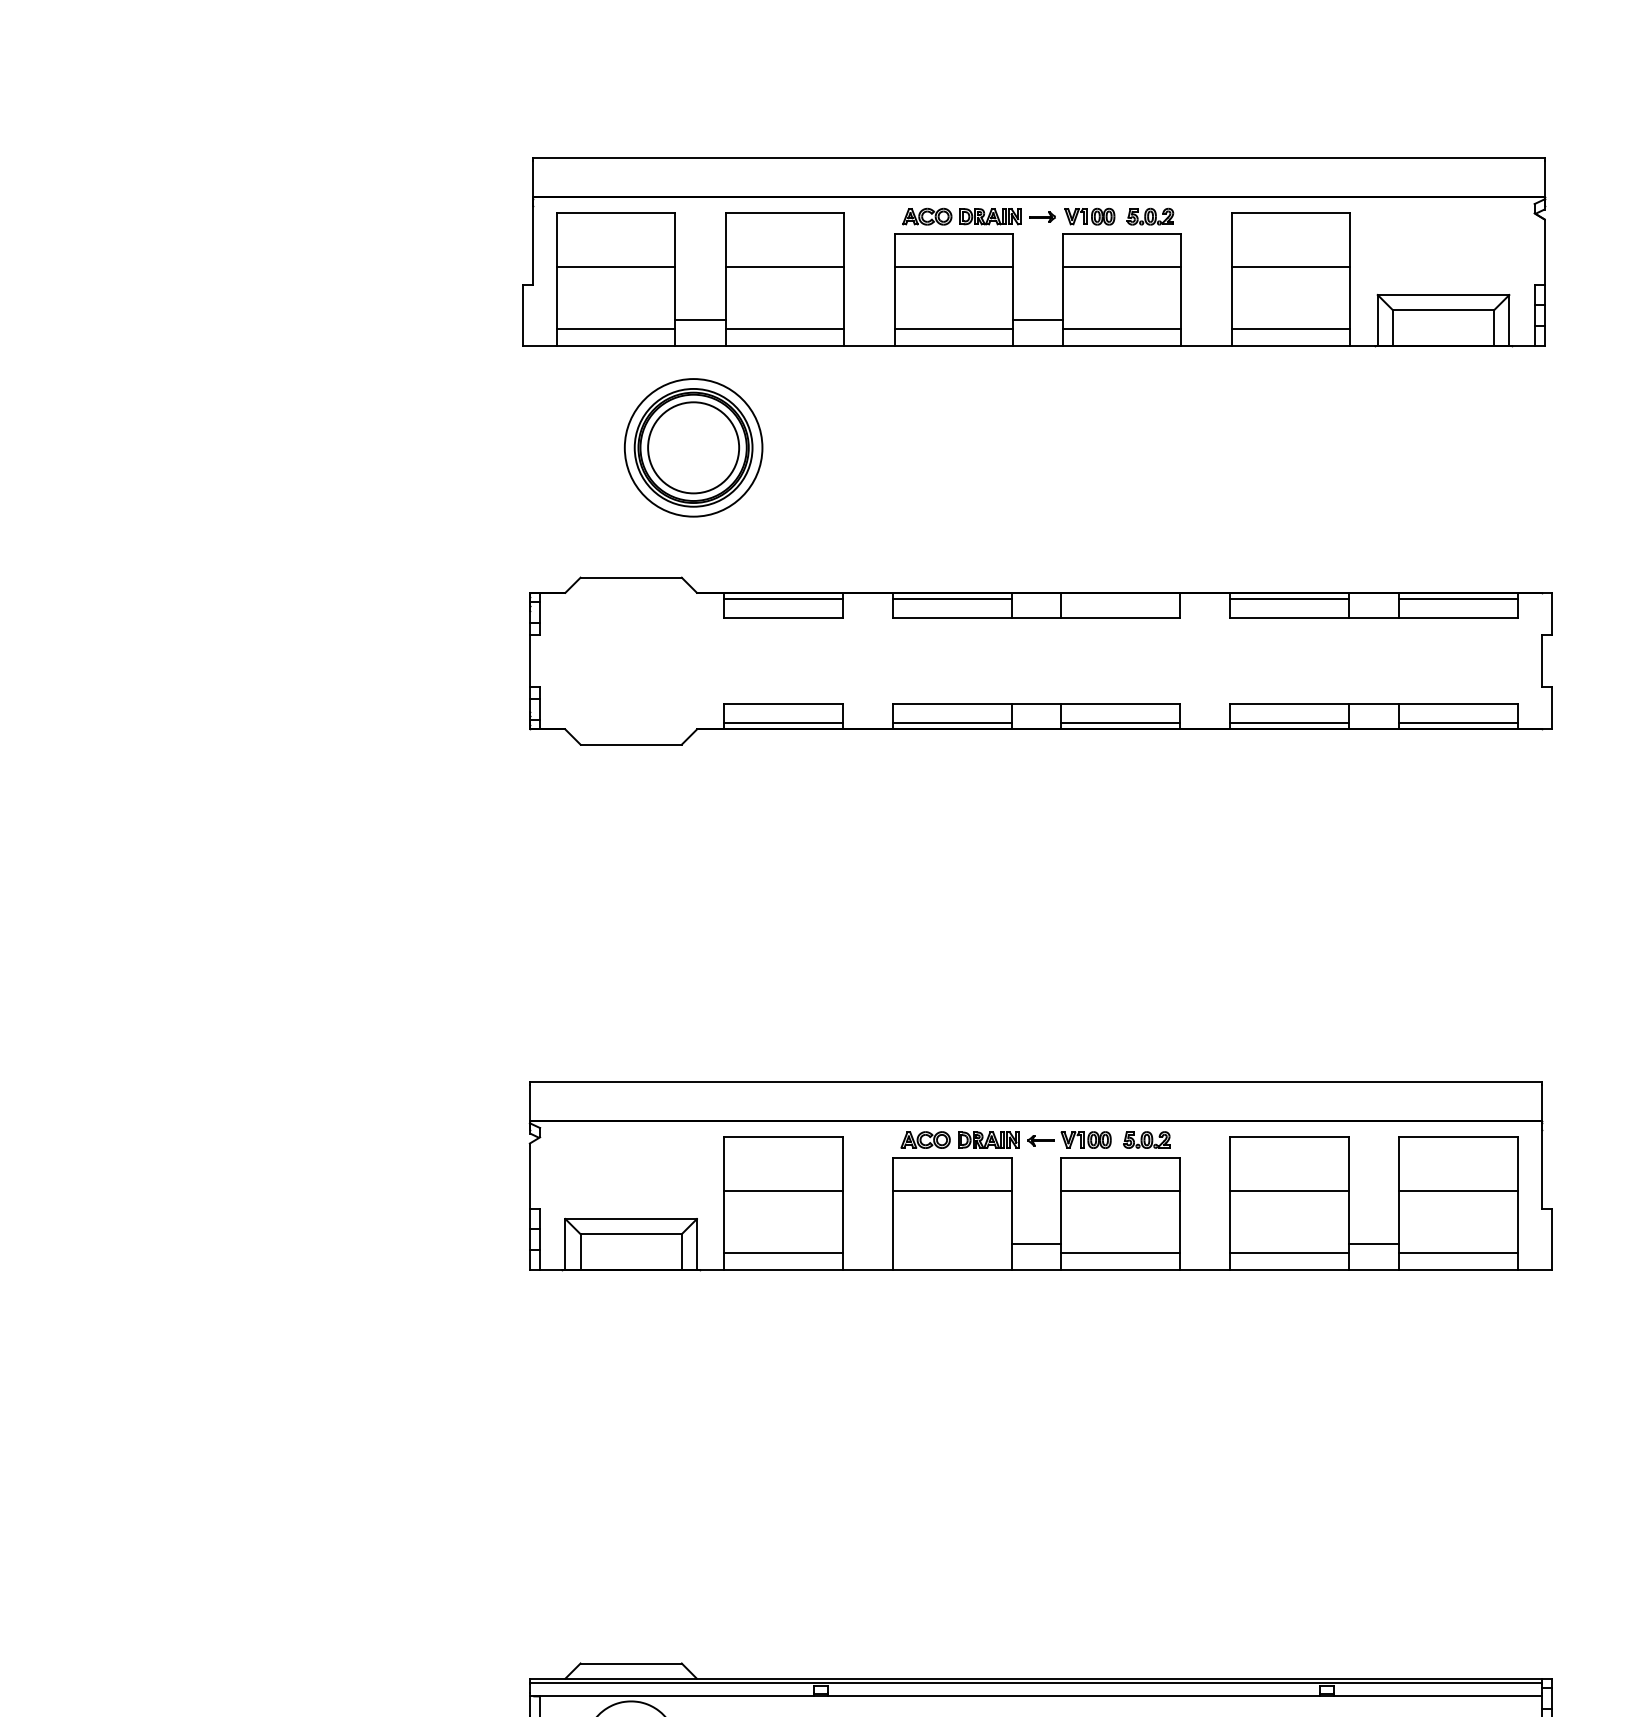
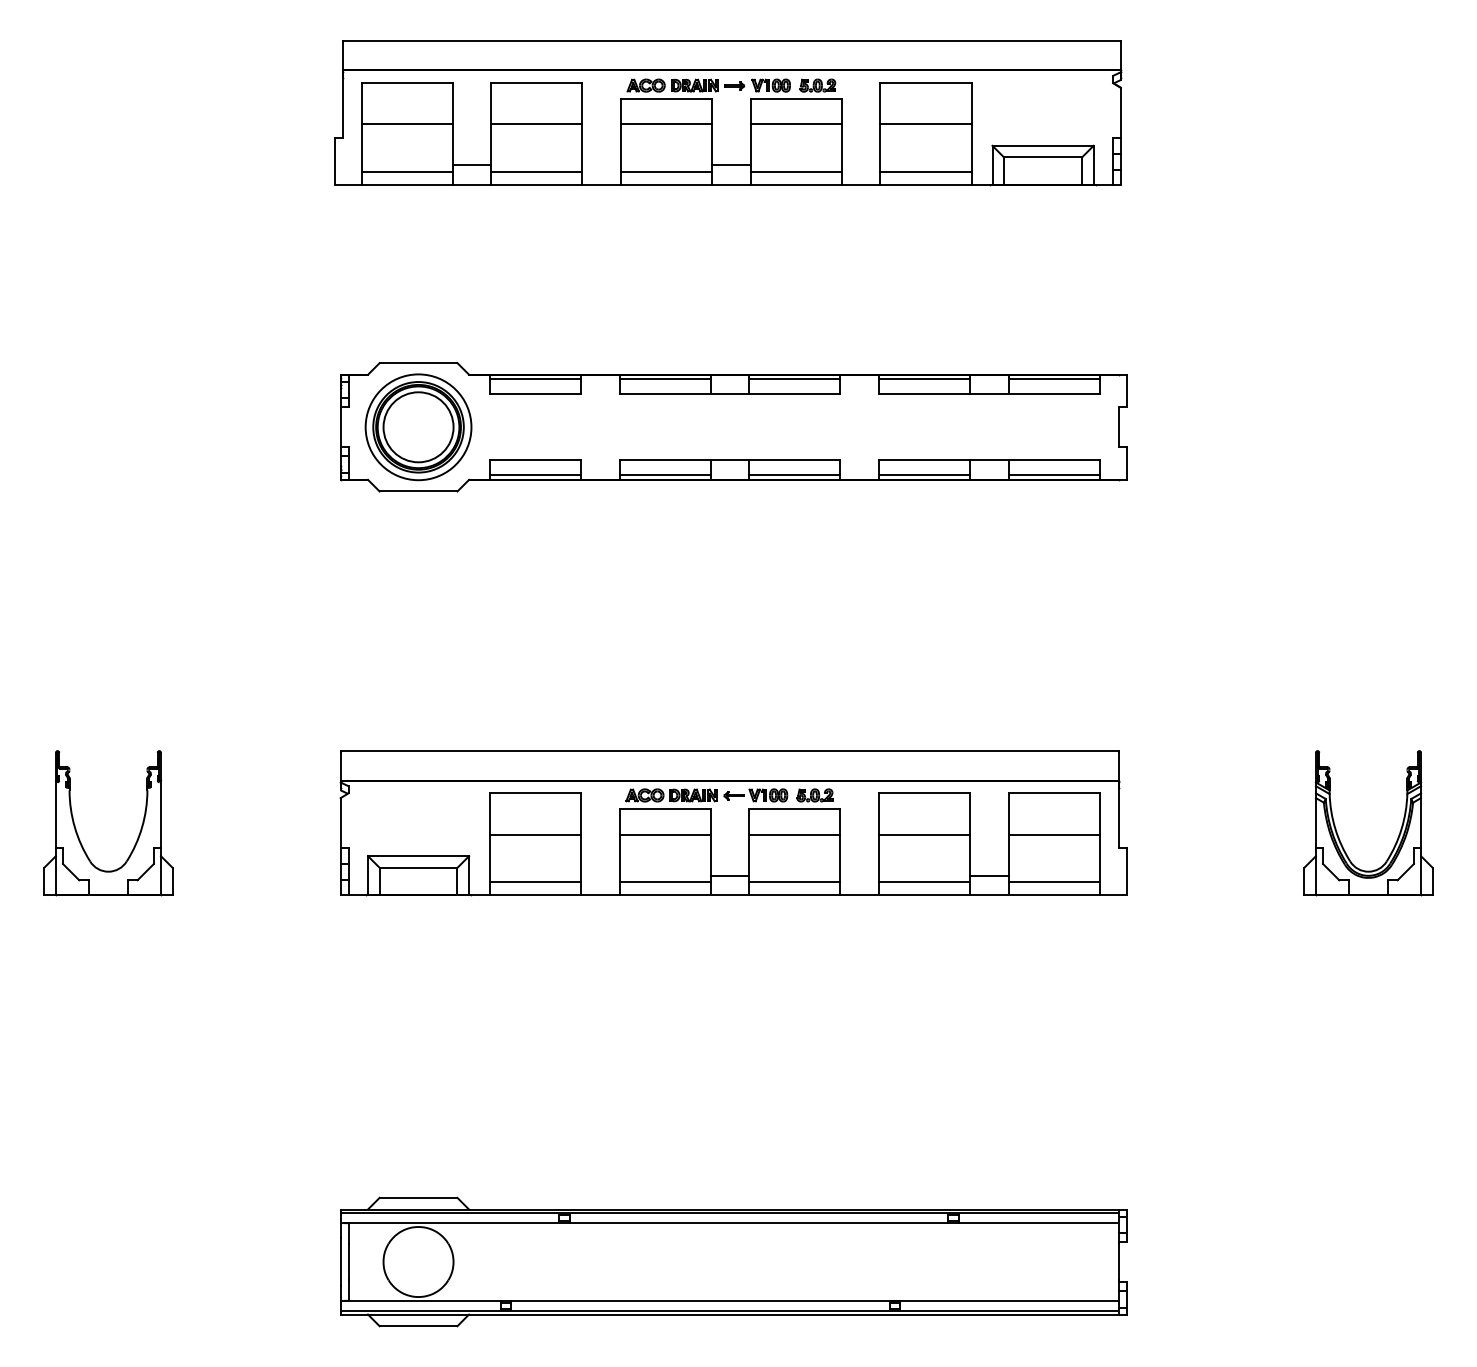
part: (693, 448) -> (418, 427), moved
line: (1120, 598) -> (794, 379), added
part: (188, 1190) -> (78, 834), added
line: (952, 1253) -> (665, 882), added

